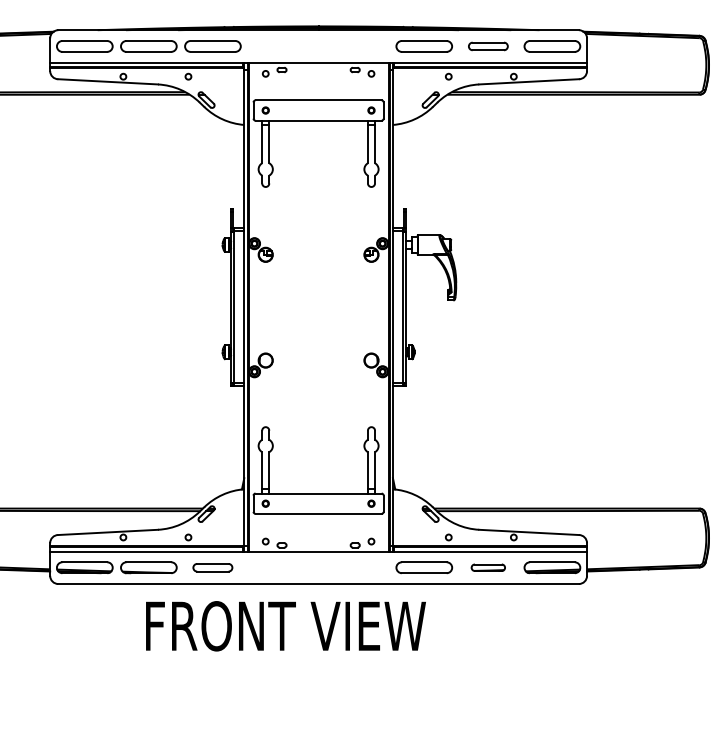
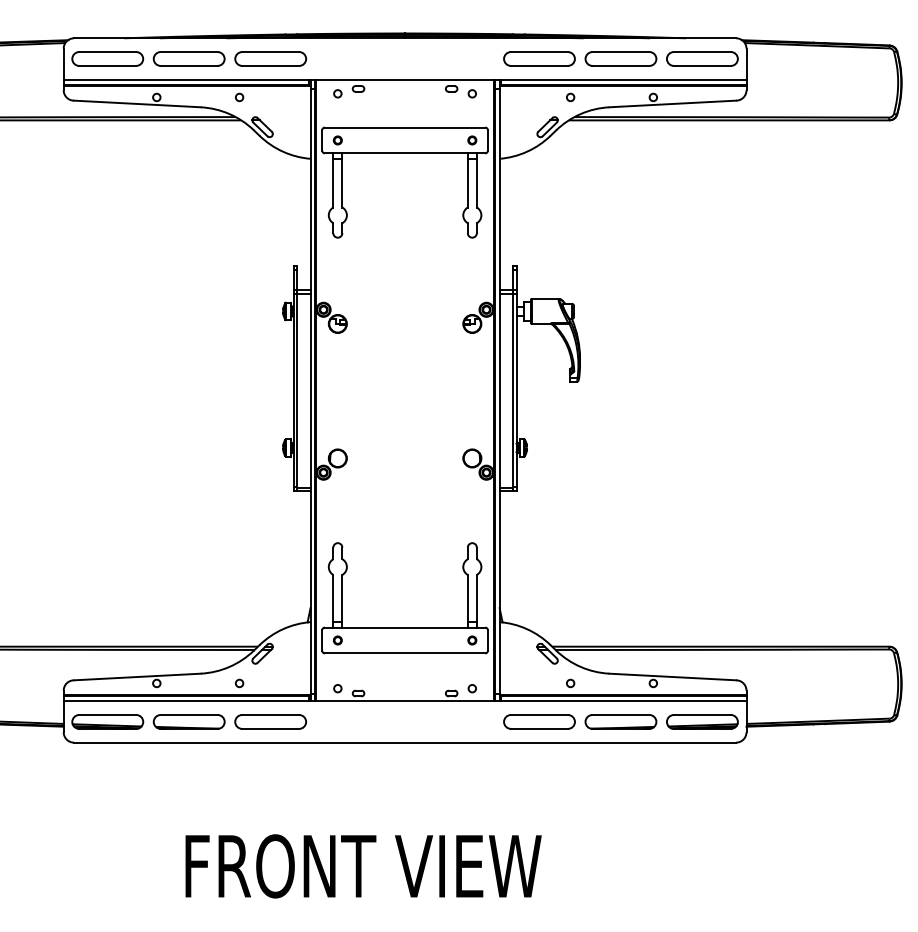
part: (487, 46) -> (620, 58), size x1.43
part: (212, 567) -> (270, 721), size x1.43
part: (487, 567) -> (620, 721), size x1.67
text: (285, 626) -> (363, 866), moved

